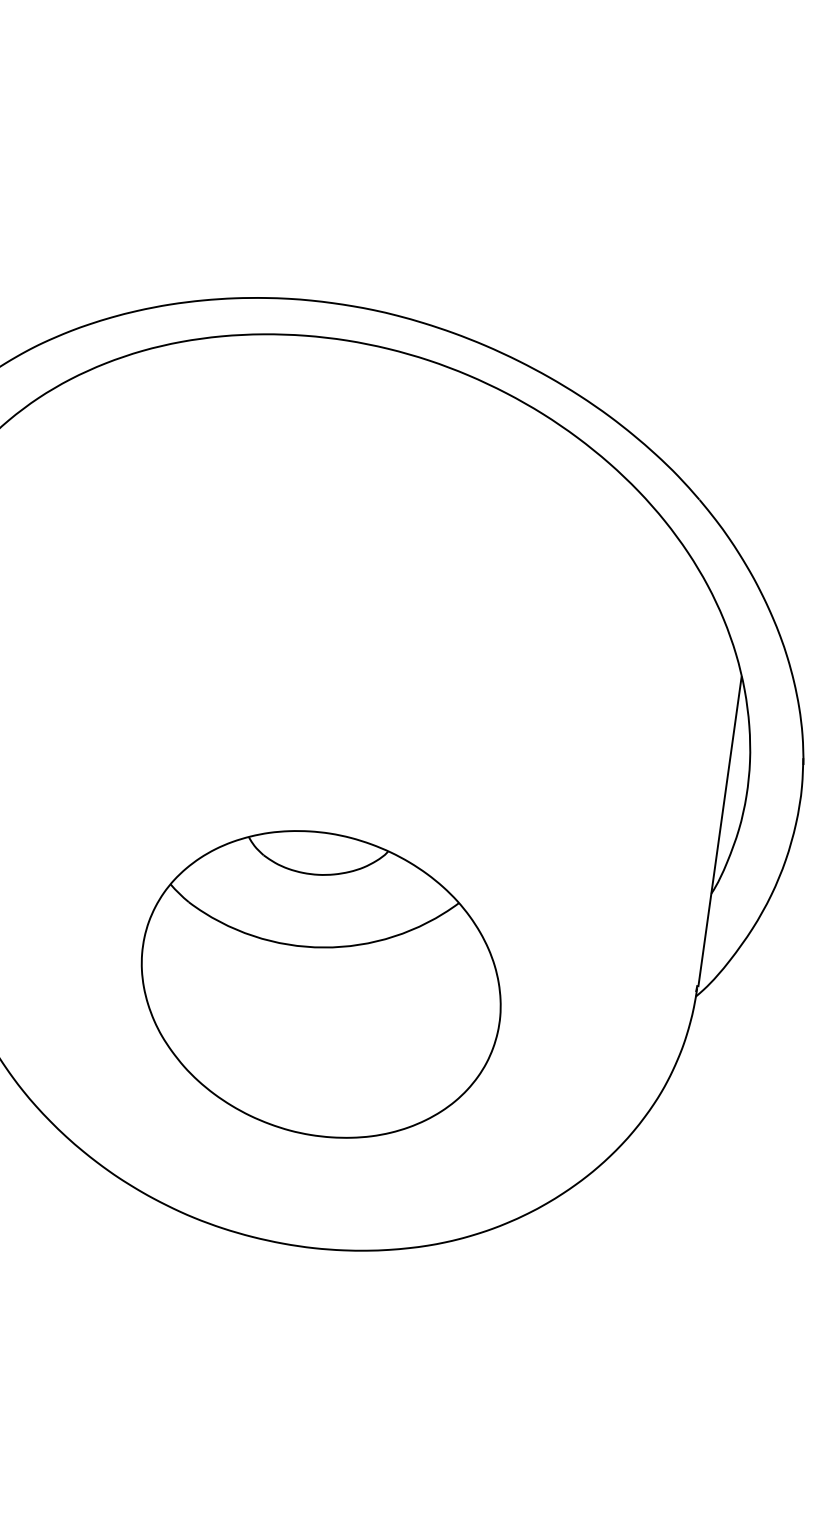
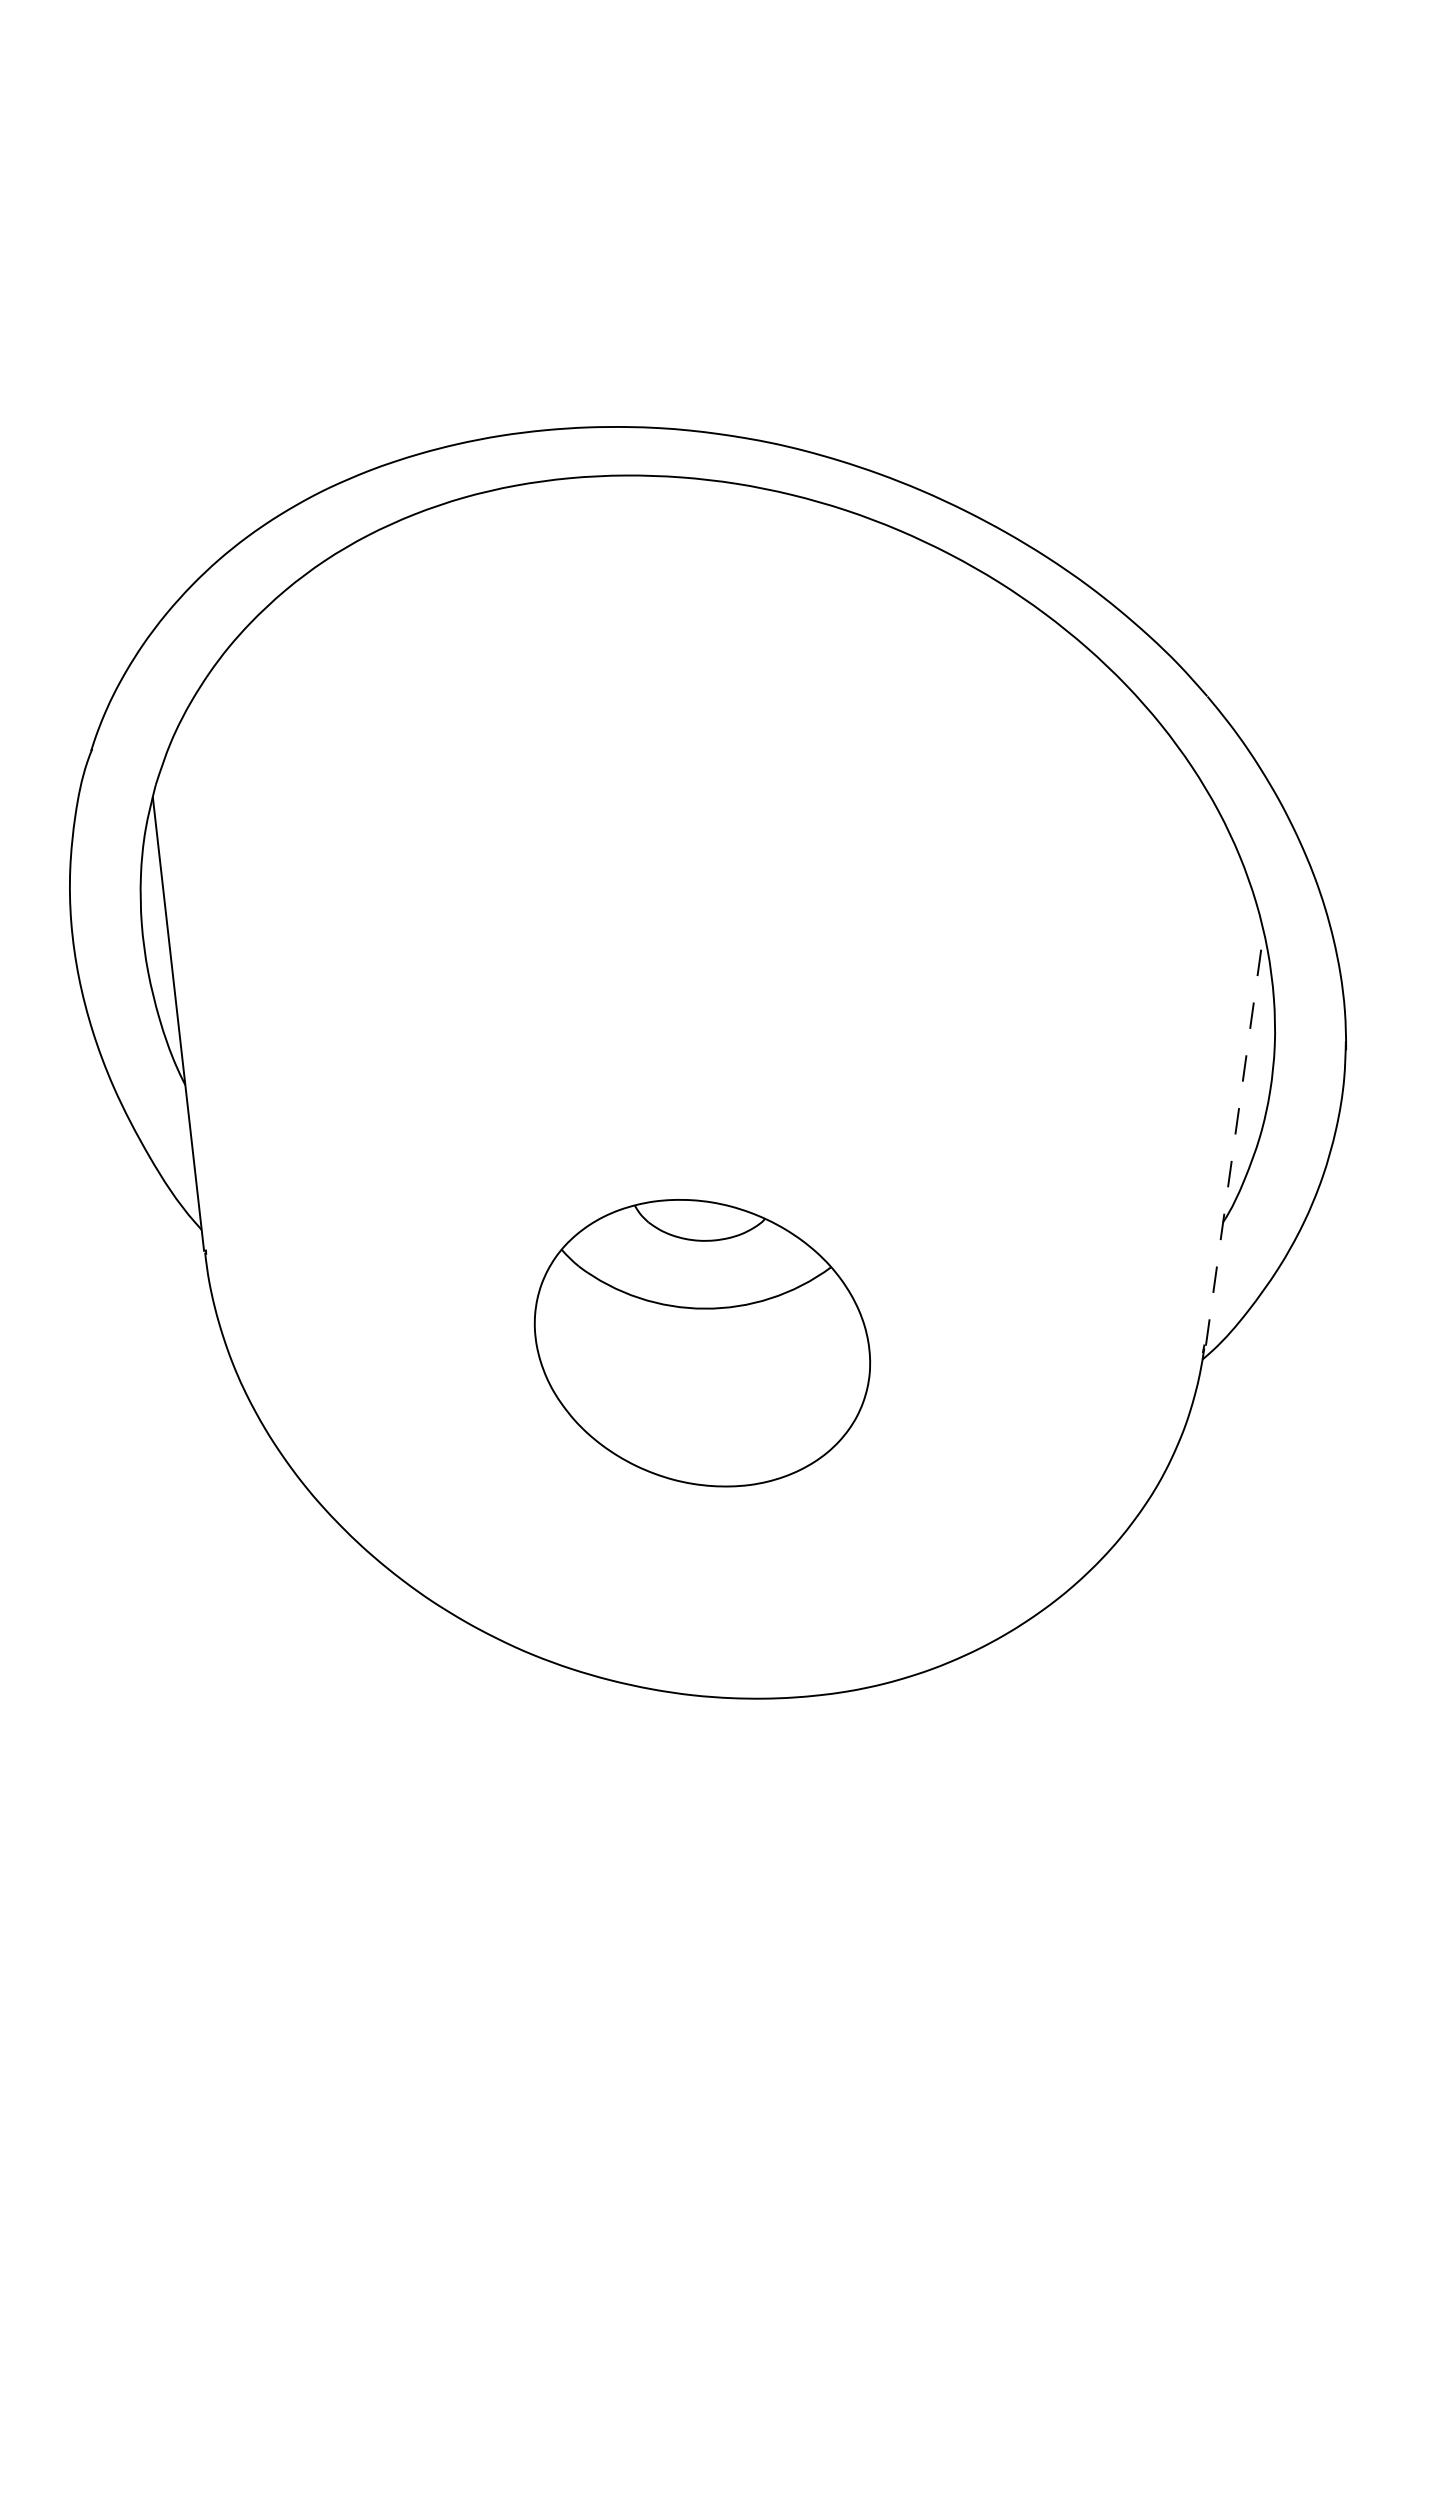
line: (719, 831) -> (1234, 1139), solid -> dashed
part: (321, 983) -> (702, 1342), size x0.7

